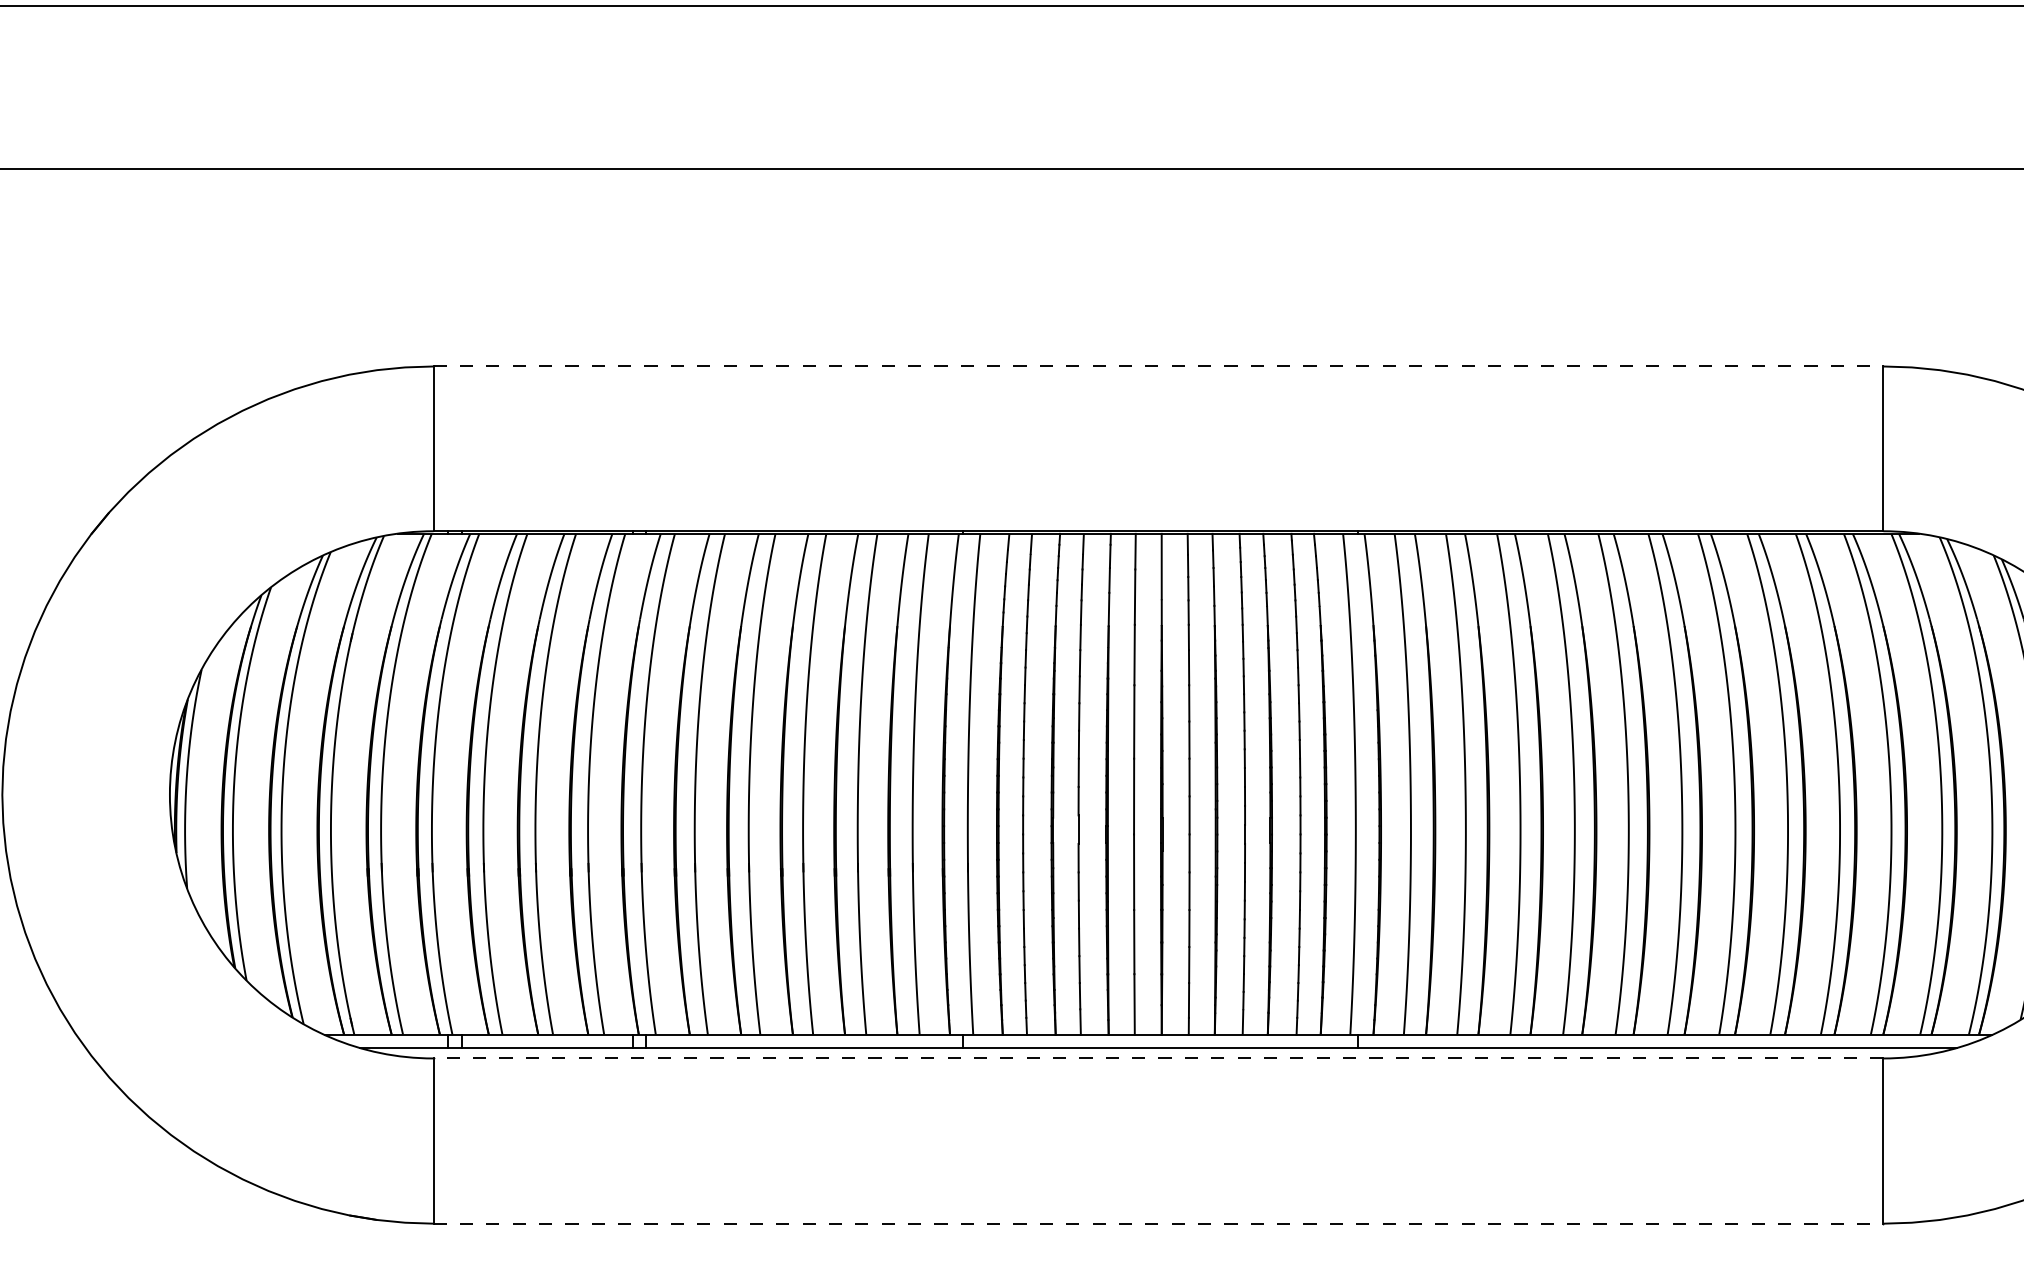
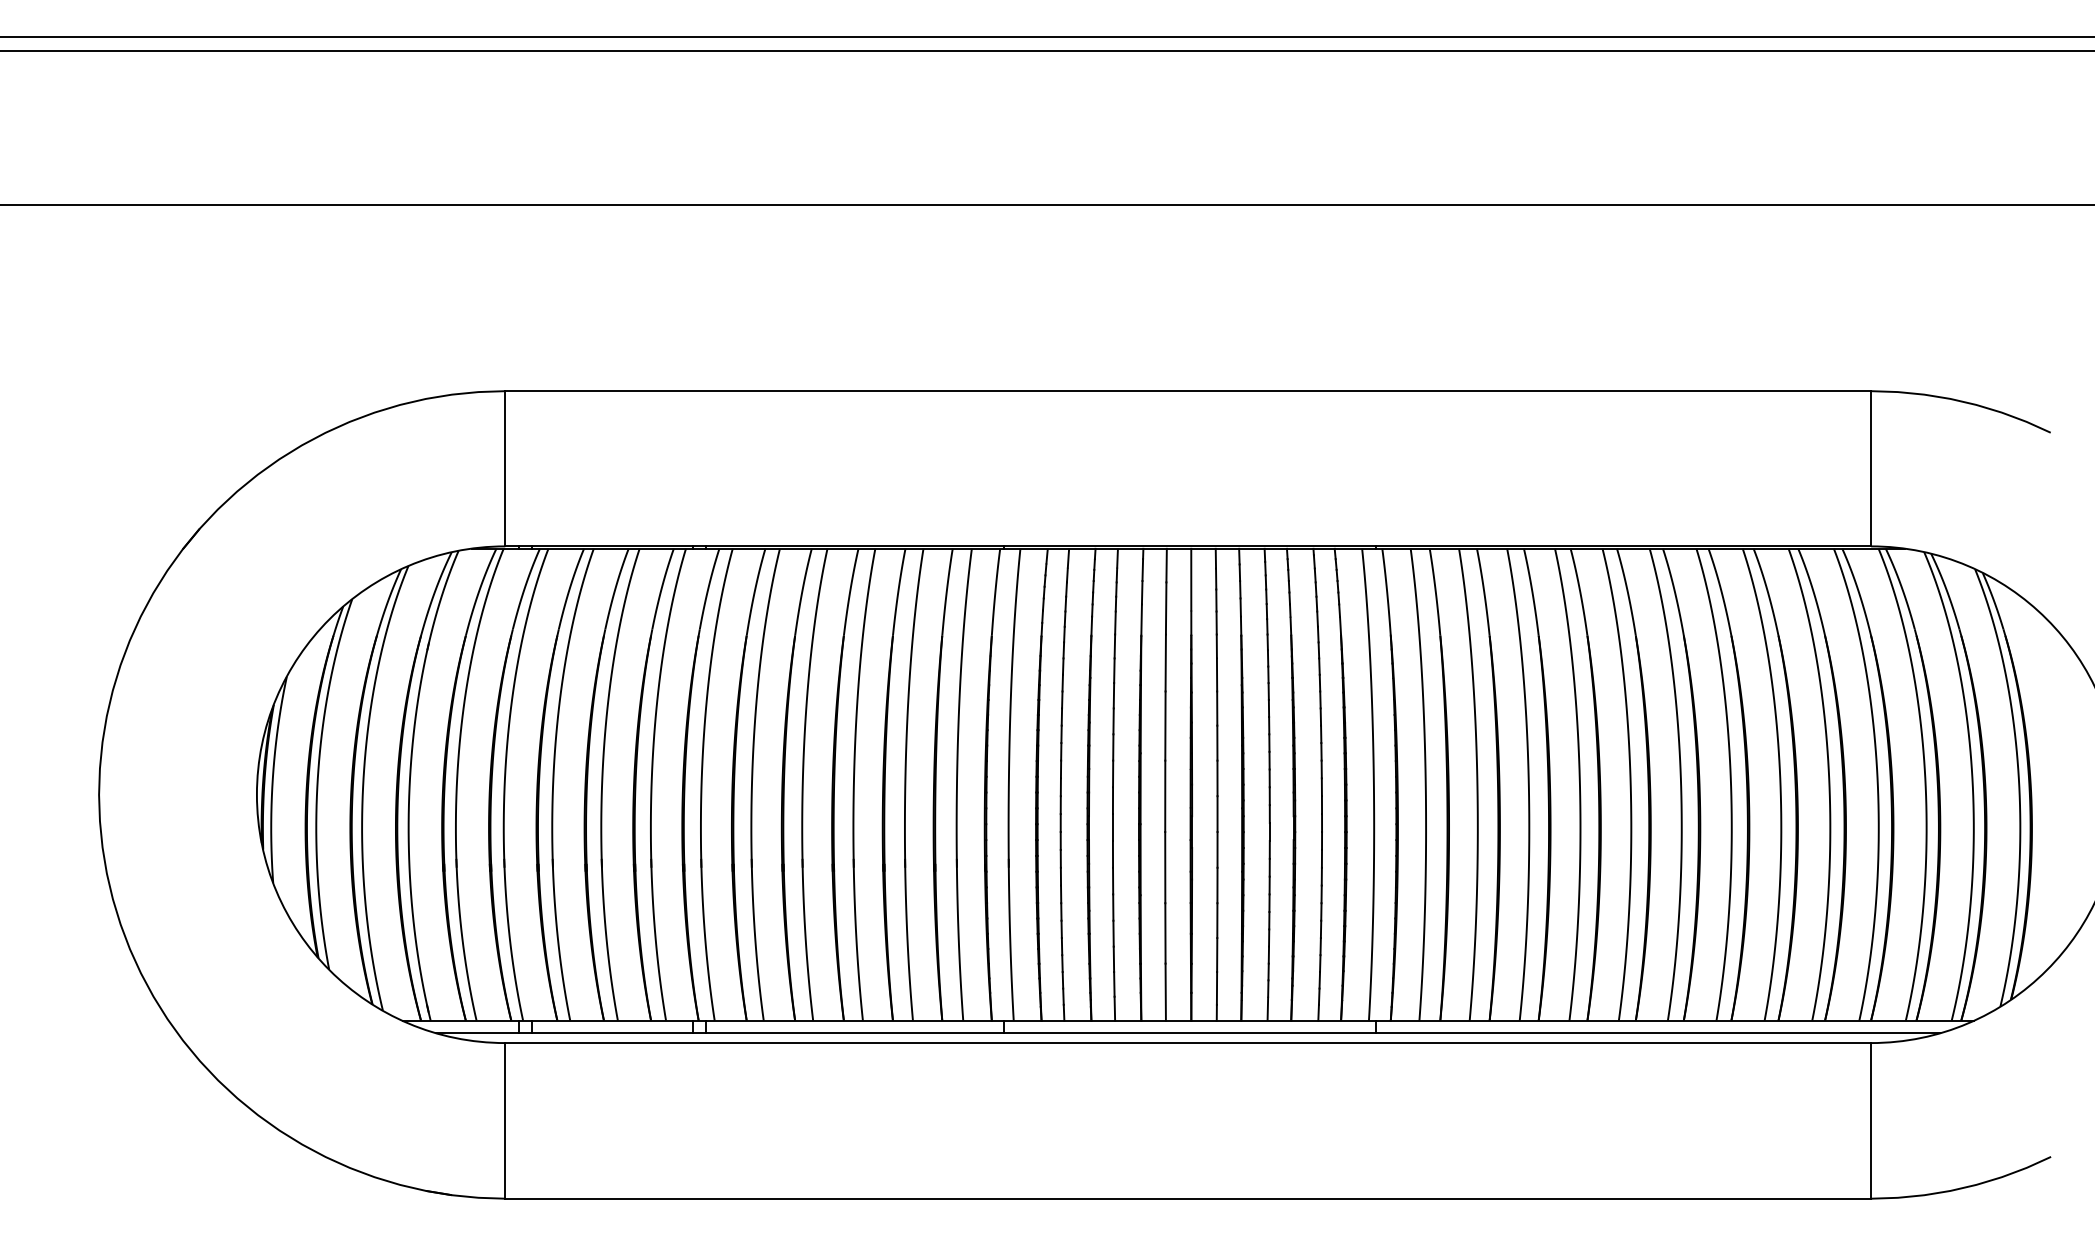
line: (1158, 366) -> (1188, 391), dashed -> solid
line: (1158, 1058) -> (1188, 1043), dashed -> solid
line: (1158, 1223) -> (1188, 1198), dashed -> solid

